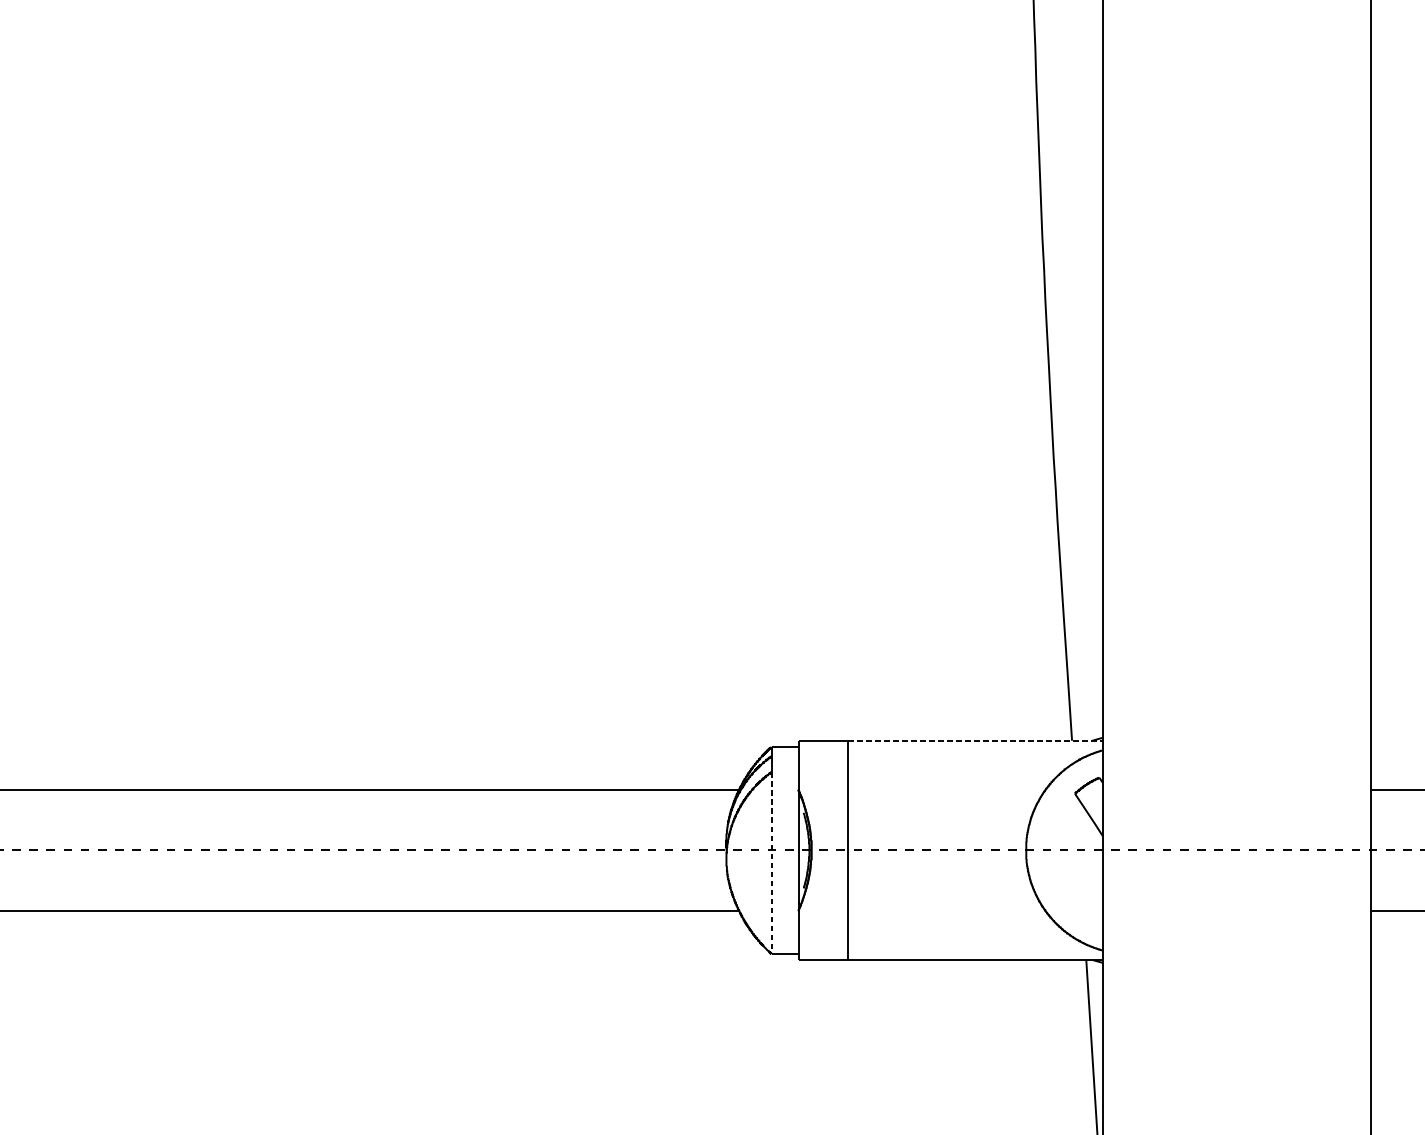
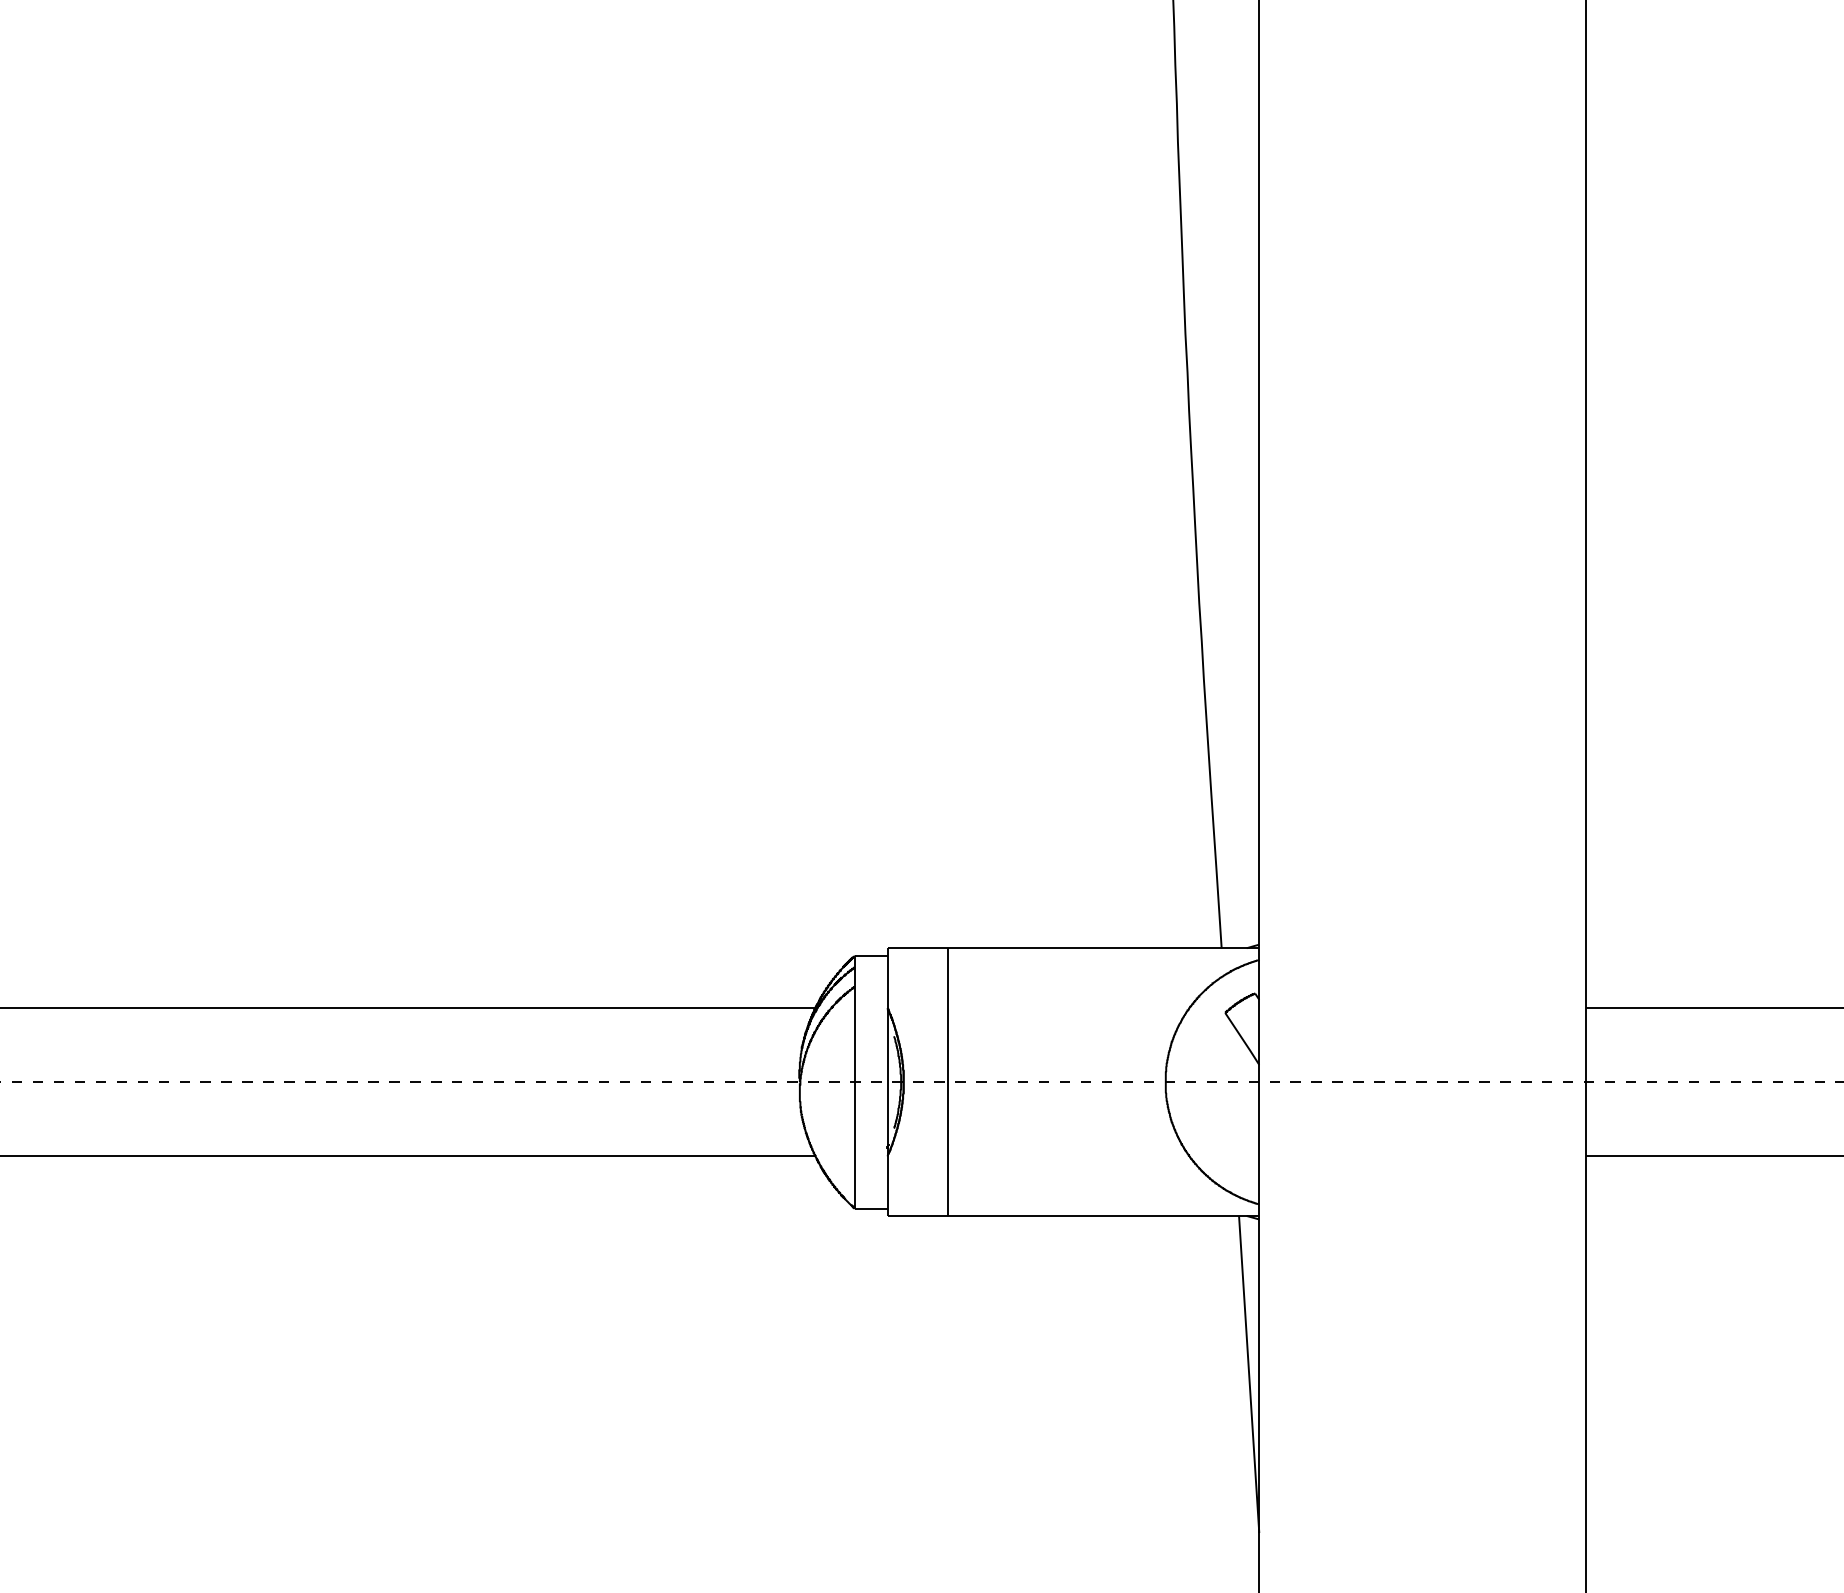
line: (975, 740) -> (1103, 948), dashed -> solid
line: (771, 862) -> (854, 1097), dashed -> solid

